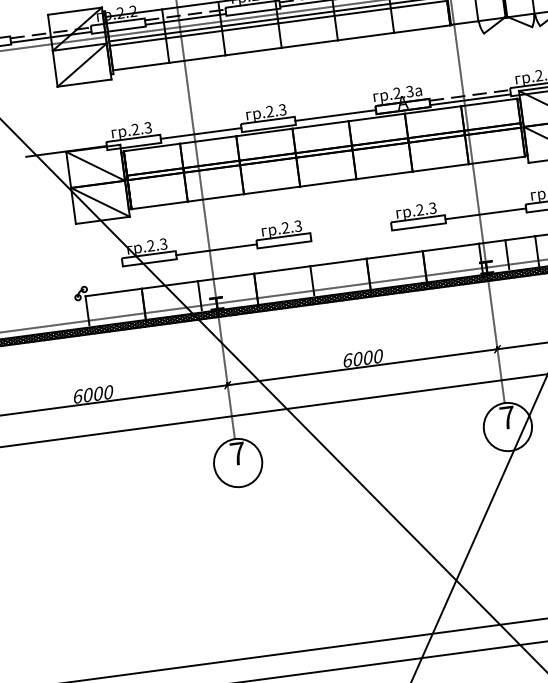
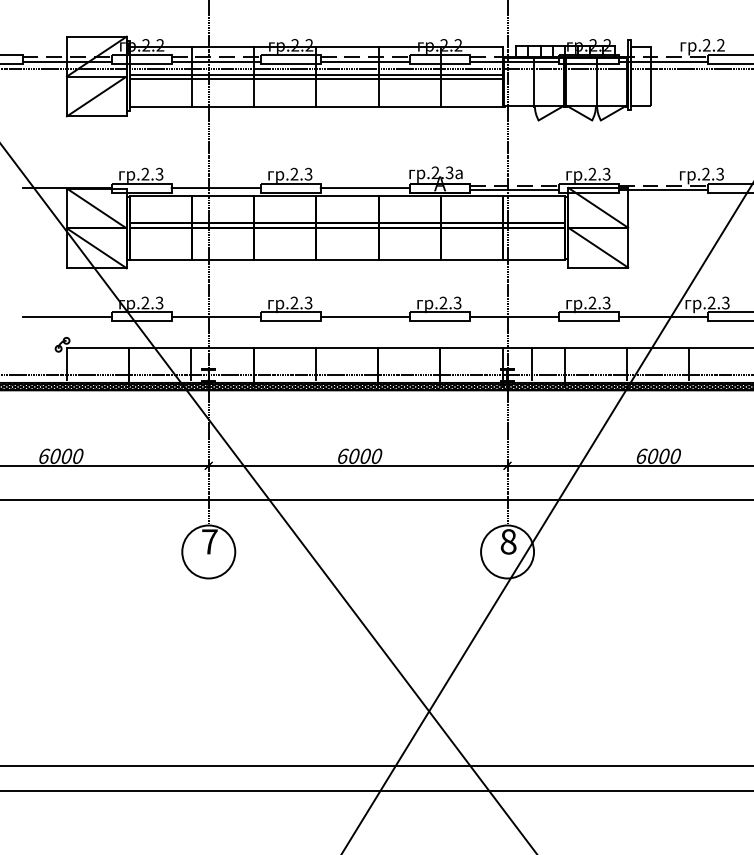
line: (351, 231) -> (365, 316), added
line: (81, 267) -> (66, 316), added
text: (507, 417) -> (508, 541), 7 -> 8

